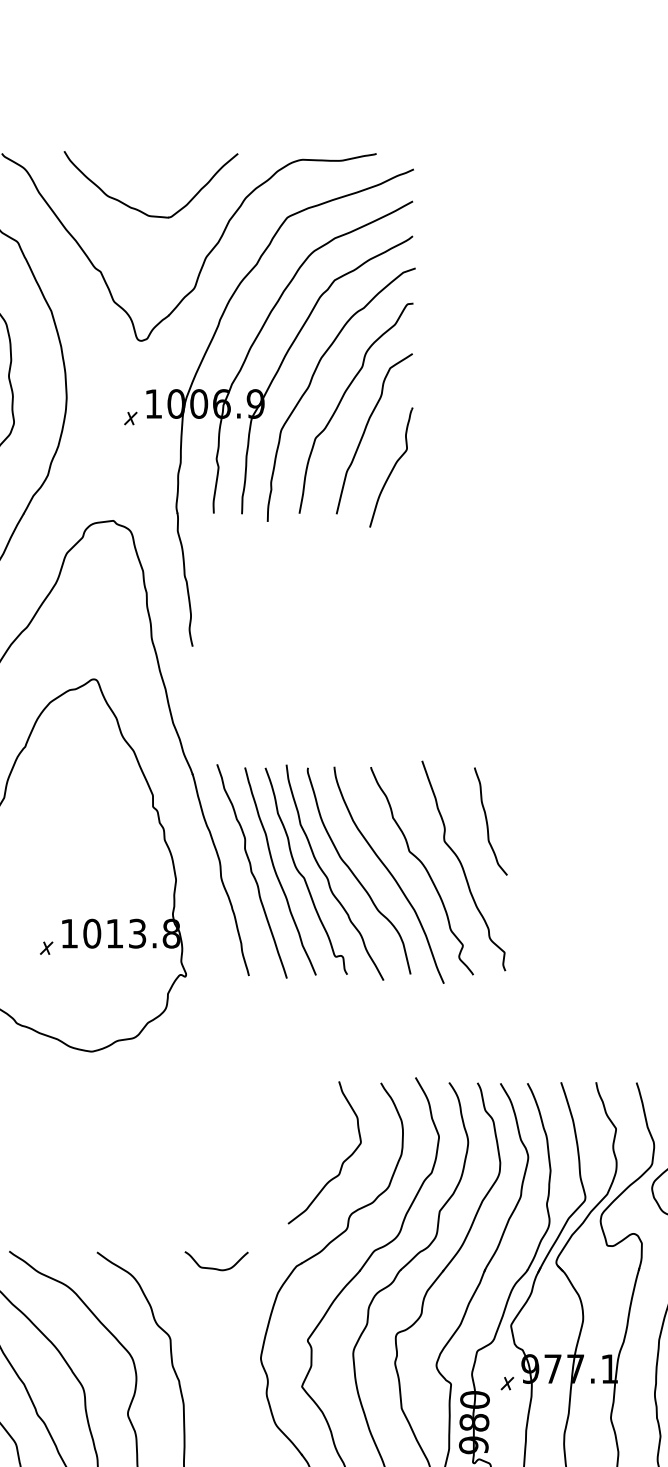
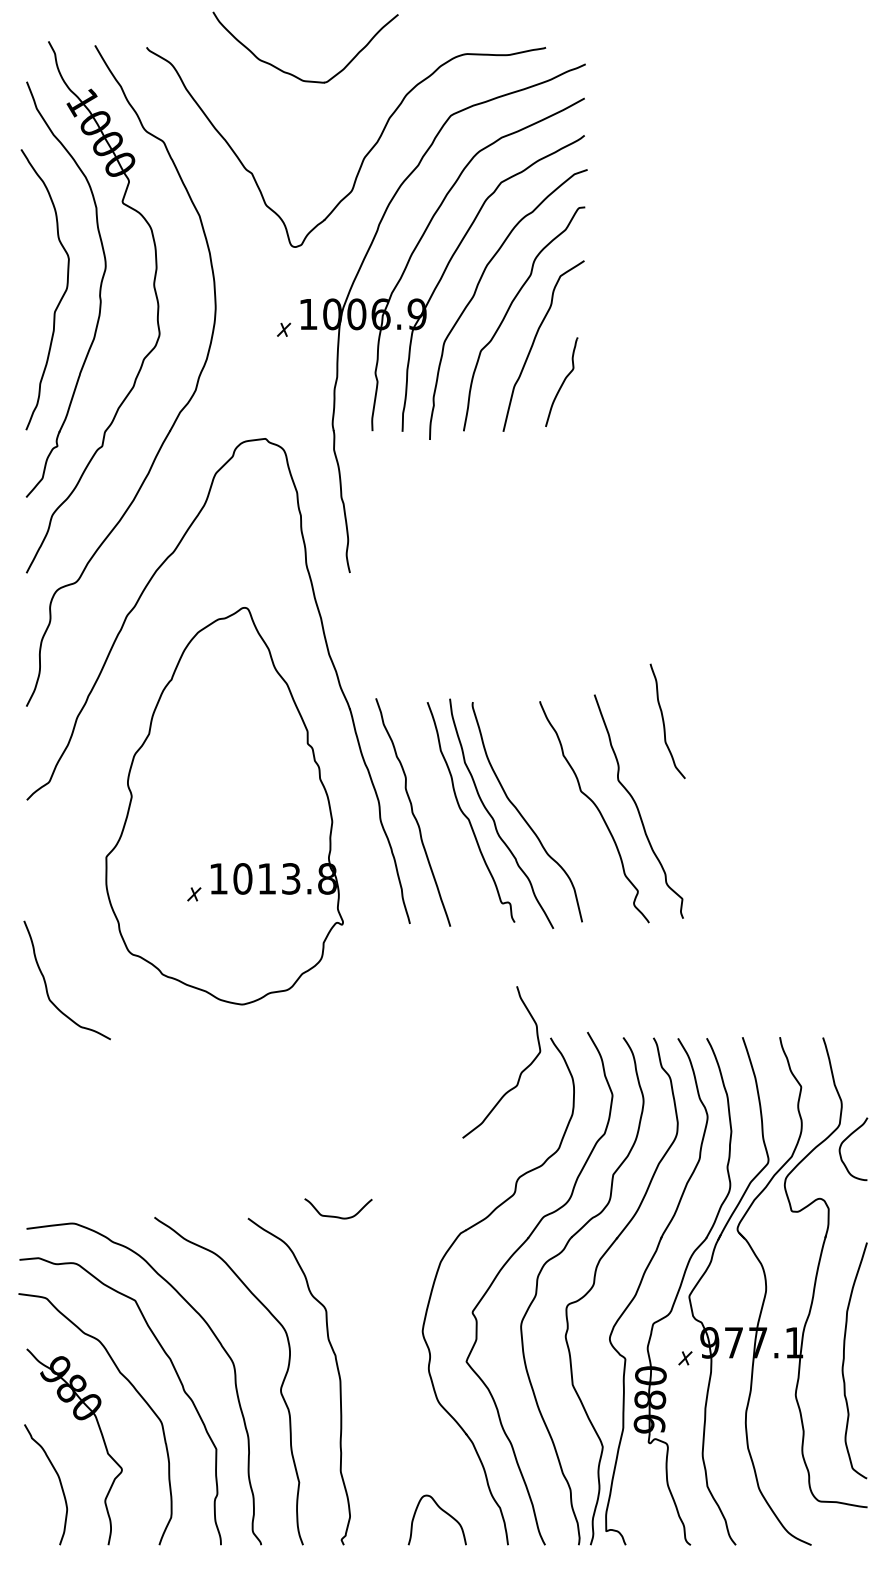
part: (137, 208) -> (291, 73), moved
part: (391, 467) -> (561, 382), size x0.7
curve: (487, 821) -> (664, 721), moved
curve: (276, 872) -> (439, 813), removed
curve: (390, 874) -> (560, 815), removed
curve: (342, 1162) -> (520, 1072), moved
curve: (216, 1268) -> (338, 1216), moved

